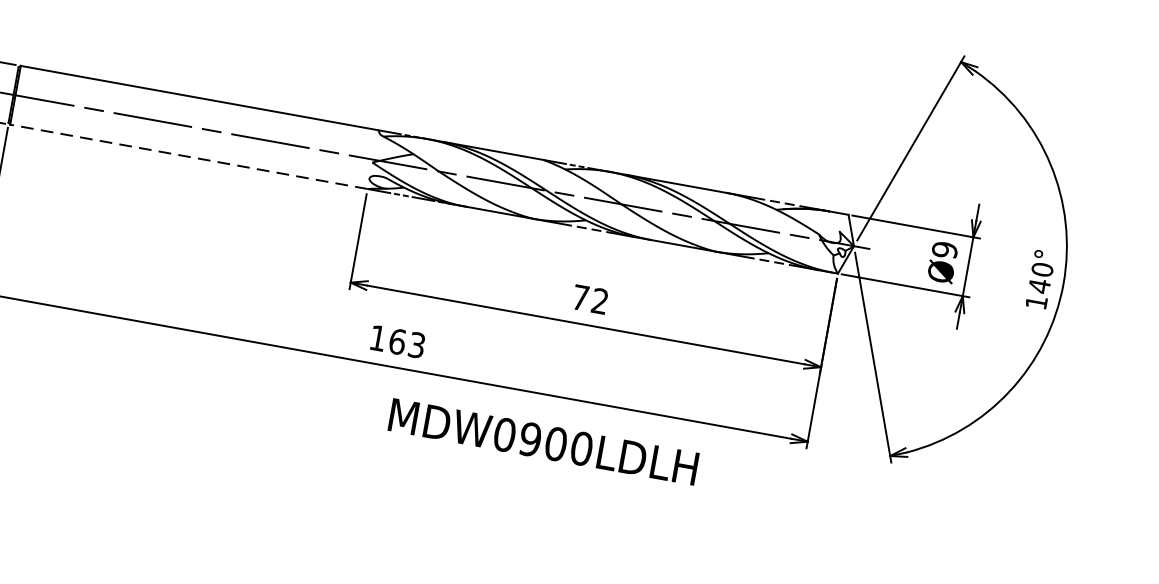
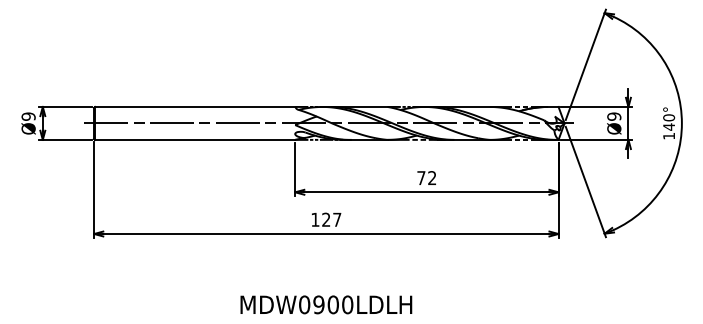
line: (187, 155) -> (194, 139), dashed -> solid
text: (406, 342) -> (331, 219), 163 -> 127
text: (544, 441) -> (326, 304), moved

